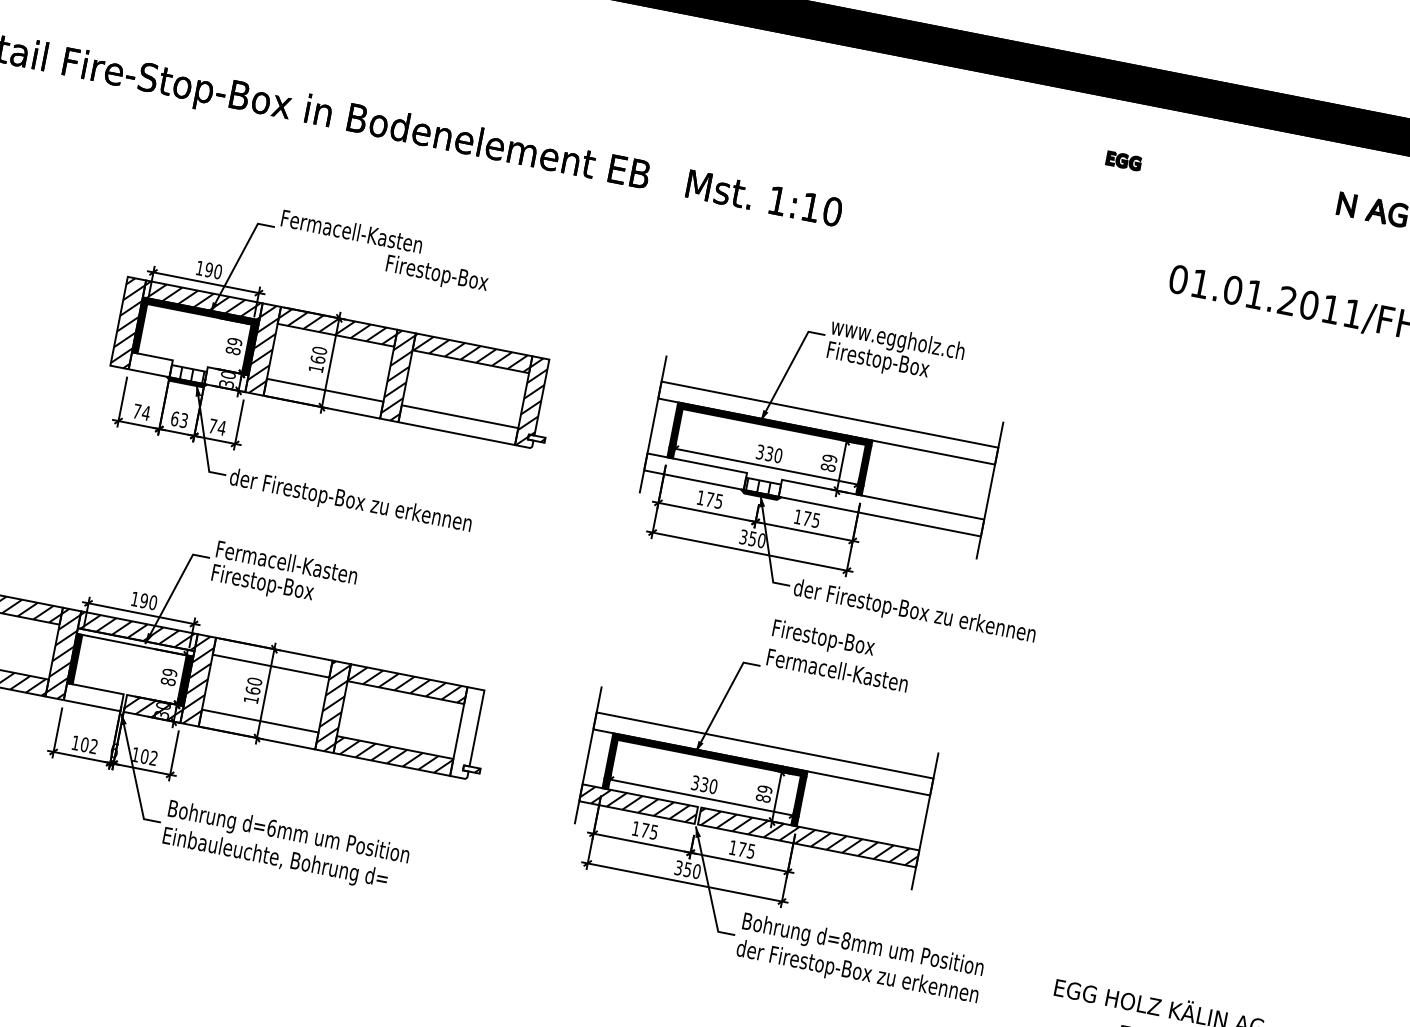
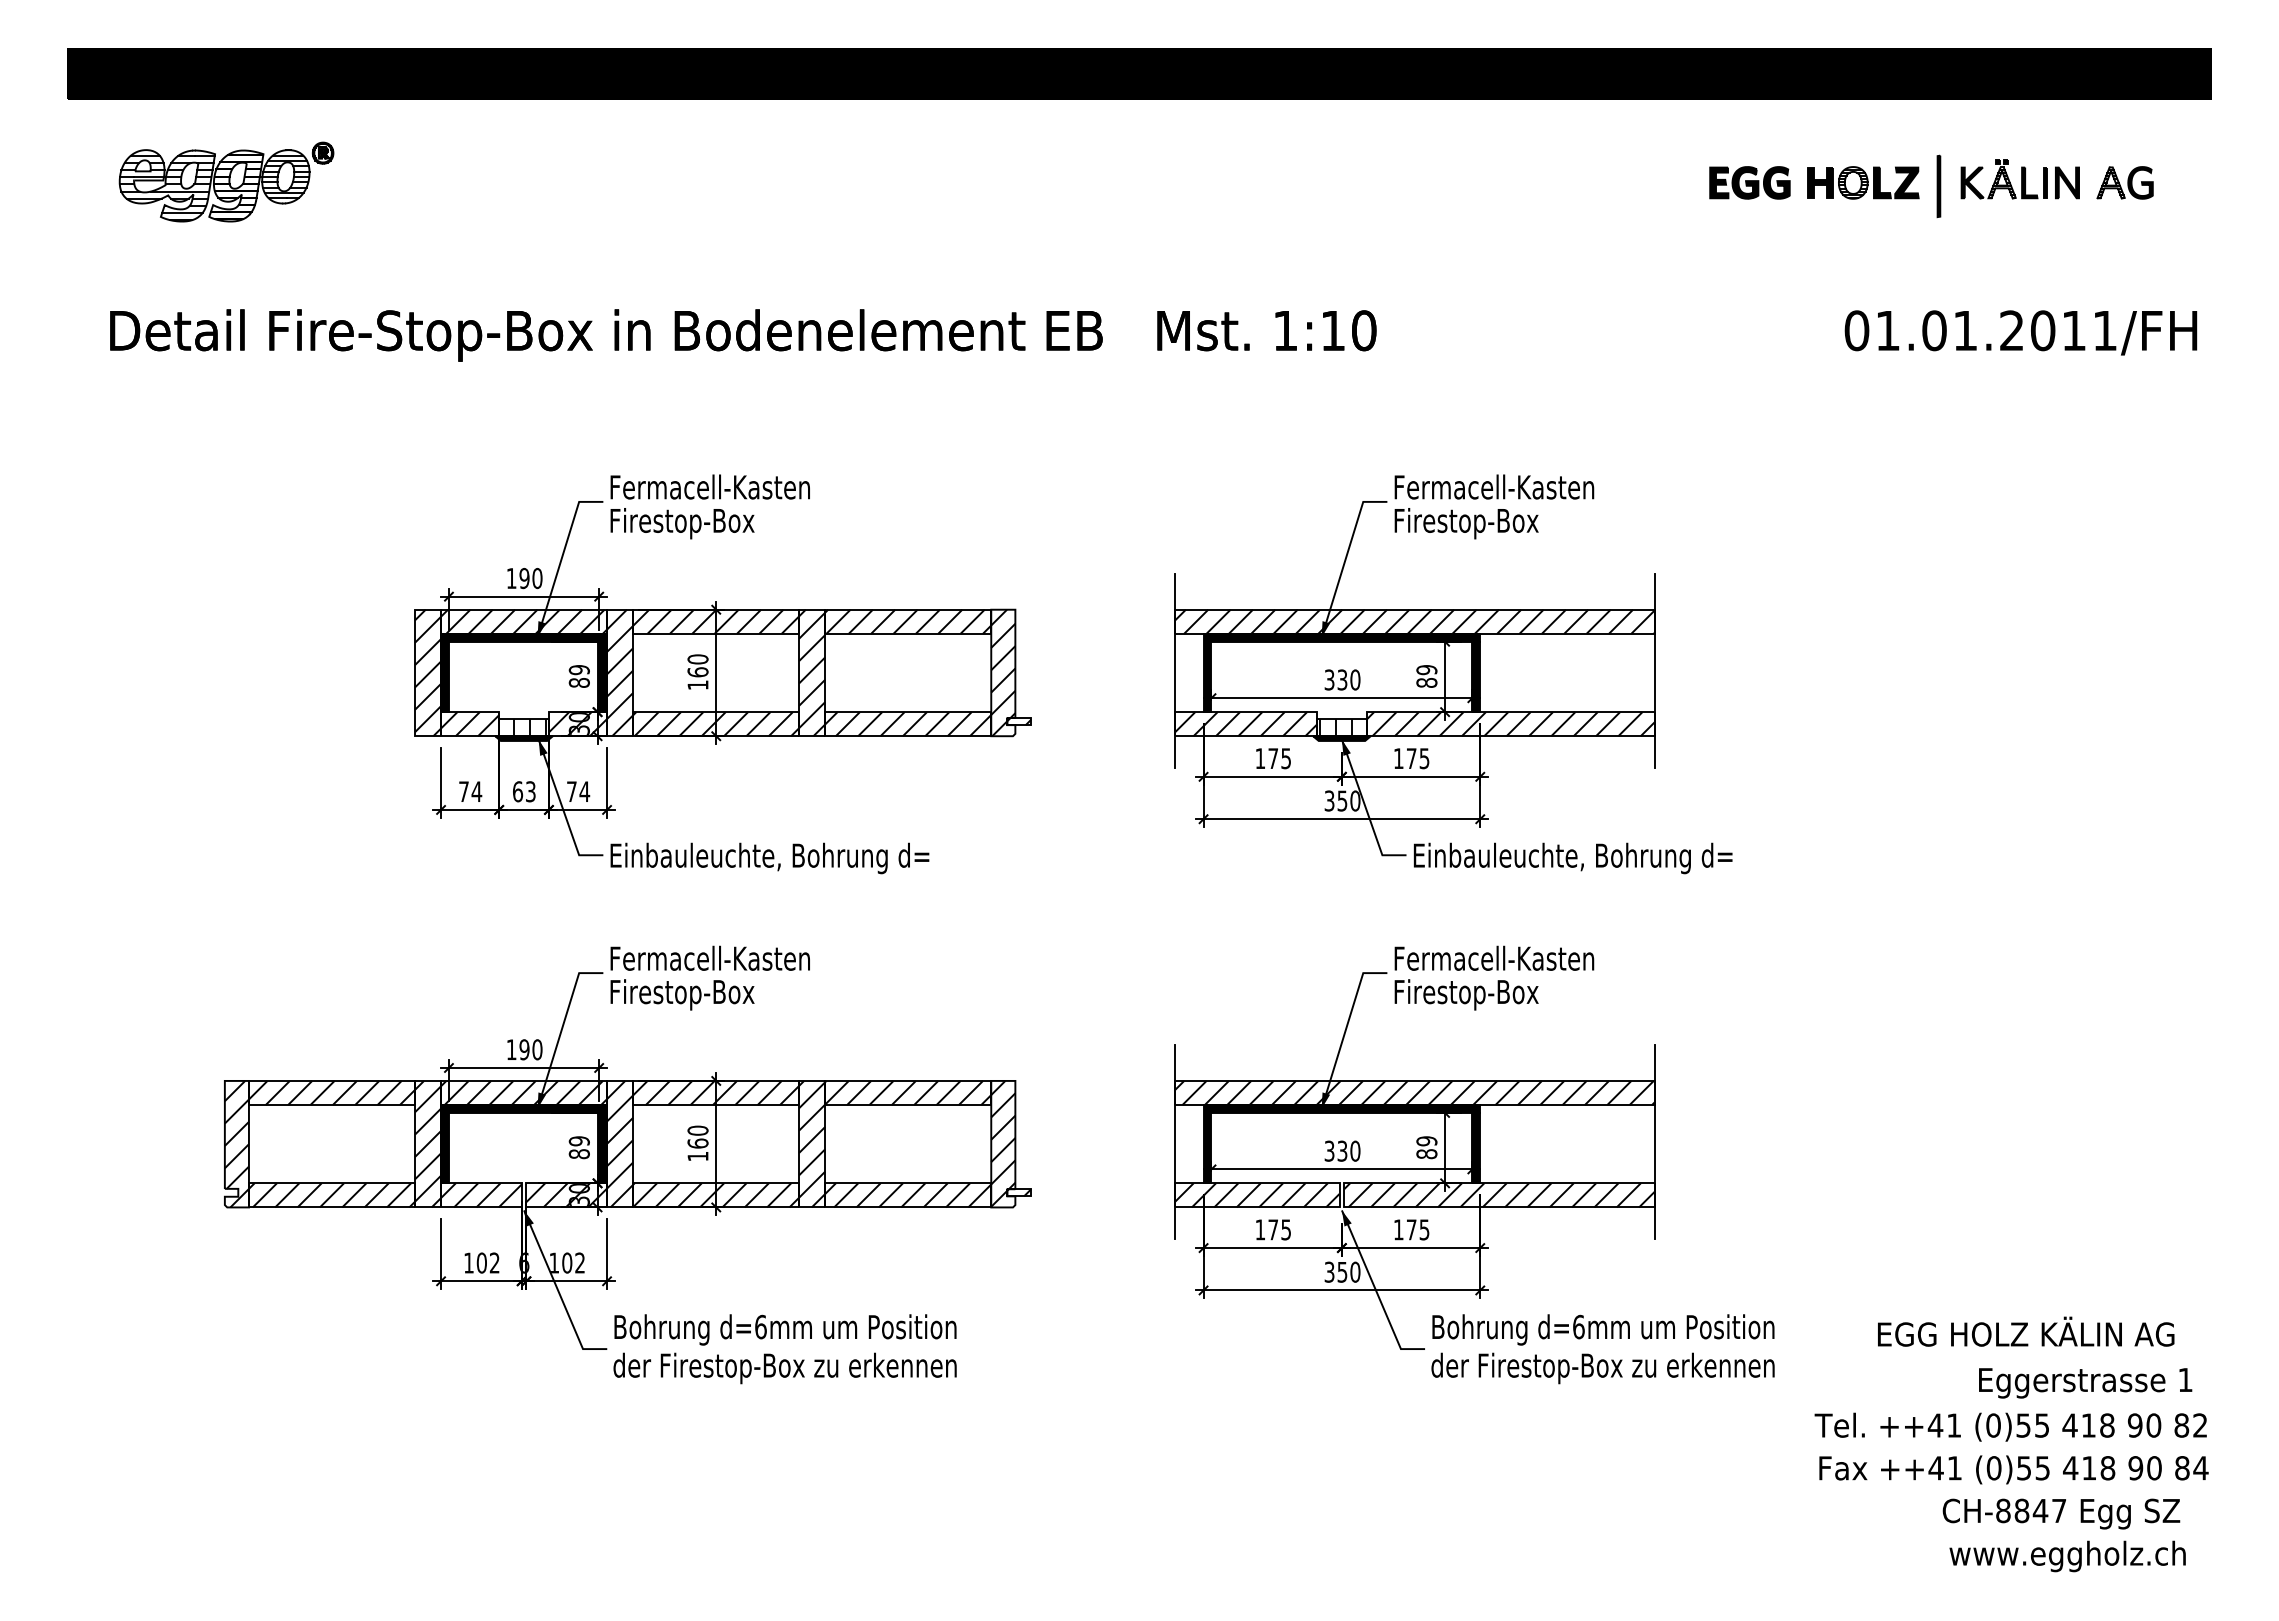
part: (1123, 160) -> (1749, 182), size x1.67
part: (1203, 176) -> (1863, 182), added
part: (1255, 188) -> (1938, 185), added
part: (1302, 193) -> (2003, 179), added
text: (437, 274) -> (682, 523), moved
text: (901, 341) -> (1493, 489), www.eggholz.ch -> Fermacell-Kasten
hatch: (150, 365) -> (470, 724), added
hatch: (226, 379) -> (577, 724), added
hatch: (323, 399) -> (716, 724), added
hatch: (827, 422) -> (1414, 621), added
hatch: (458, 425) -> (908, 724), added
hatch: (695, 472) -> (1246, 724), added
text: (350, 501) -> (780, 858), der Firestop-Box zu erkennen -> Einbauleuchte, Bohrung d=
hatch: (881, 508) -> (1510, 724), added
text: (914, 612) -> (1584, 858), der Firestop-Box zu erkennen -> Einbauleuchte, Bohrung d=
text: (823, 639) -> (1466, 994), moved
fill: (136, 642) -> (524, 1108), added
hatch: (273, 657) -> (716, 1092), added
hatch: (93, 697) -> (481, 1195), added
hatch: (258, 729) -> (716, 1195), added
hatch: (467, 732) -> (1003, 1143), added
hatch: (763, 753) -> (1414, 1092), added
text: (282, 860) -> (784, 1368), Einbauleuchte, Bohrung d= -> der Firestop-Box zu erkennen
text: (846, 940) -> (1578, 1326), d=8mm -> d=6mm

